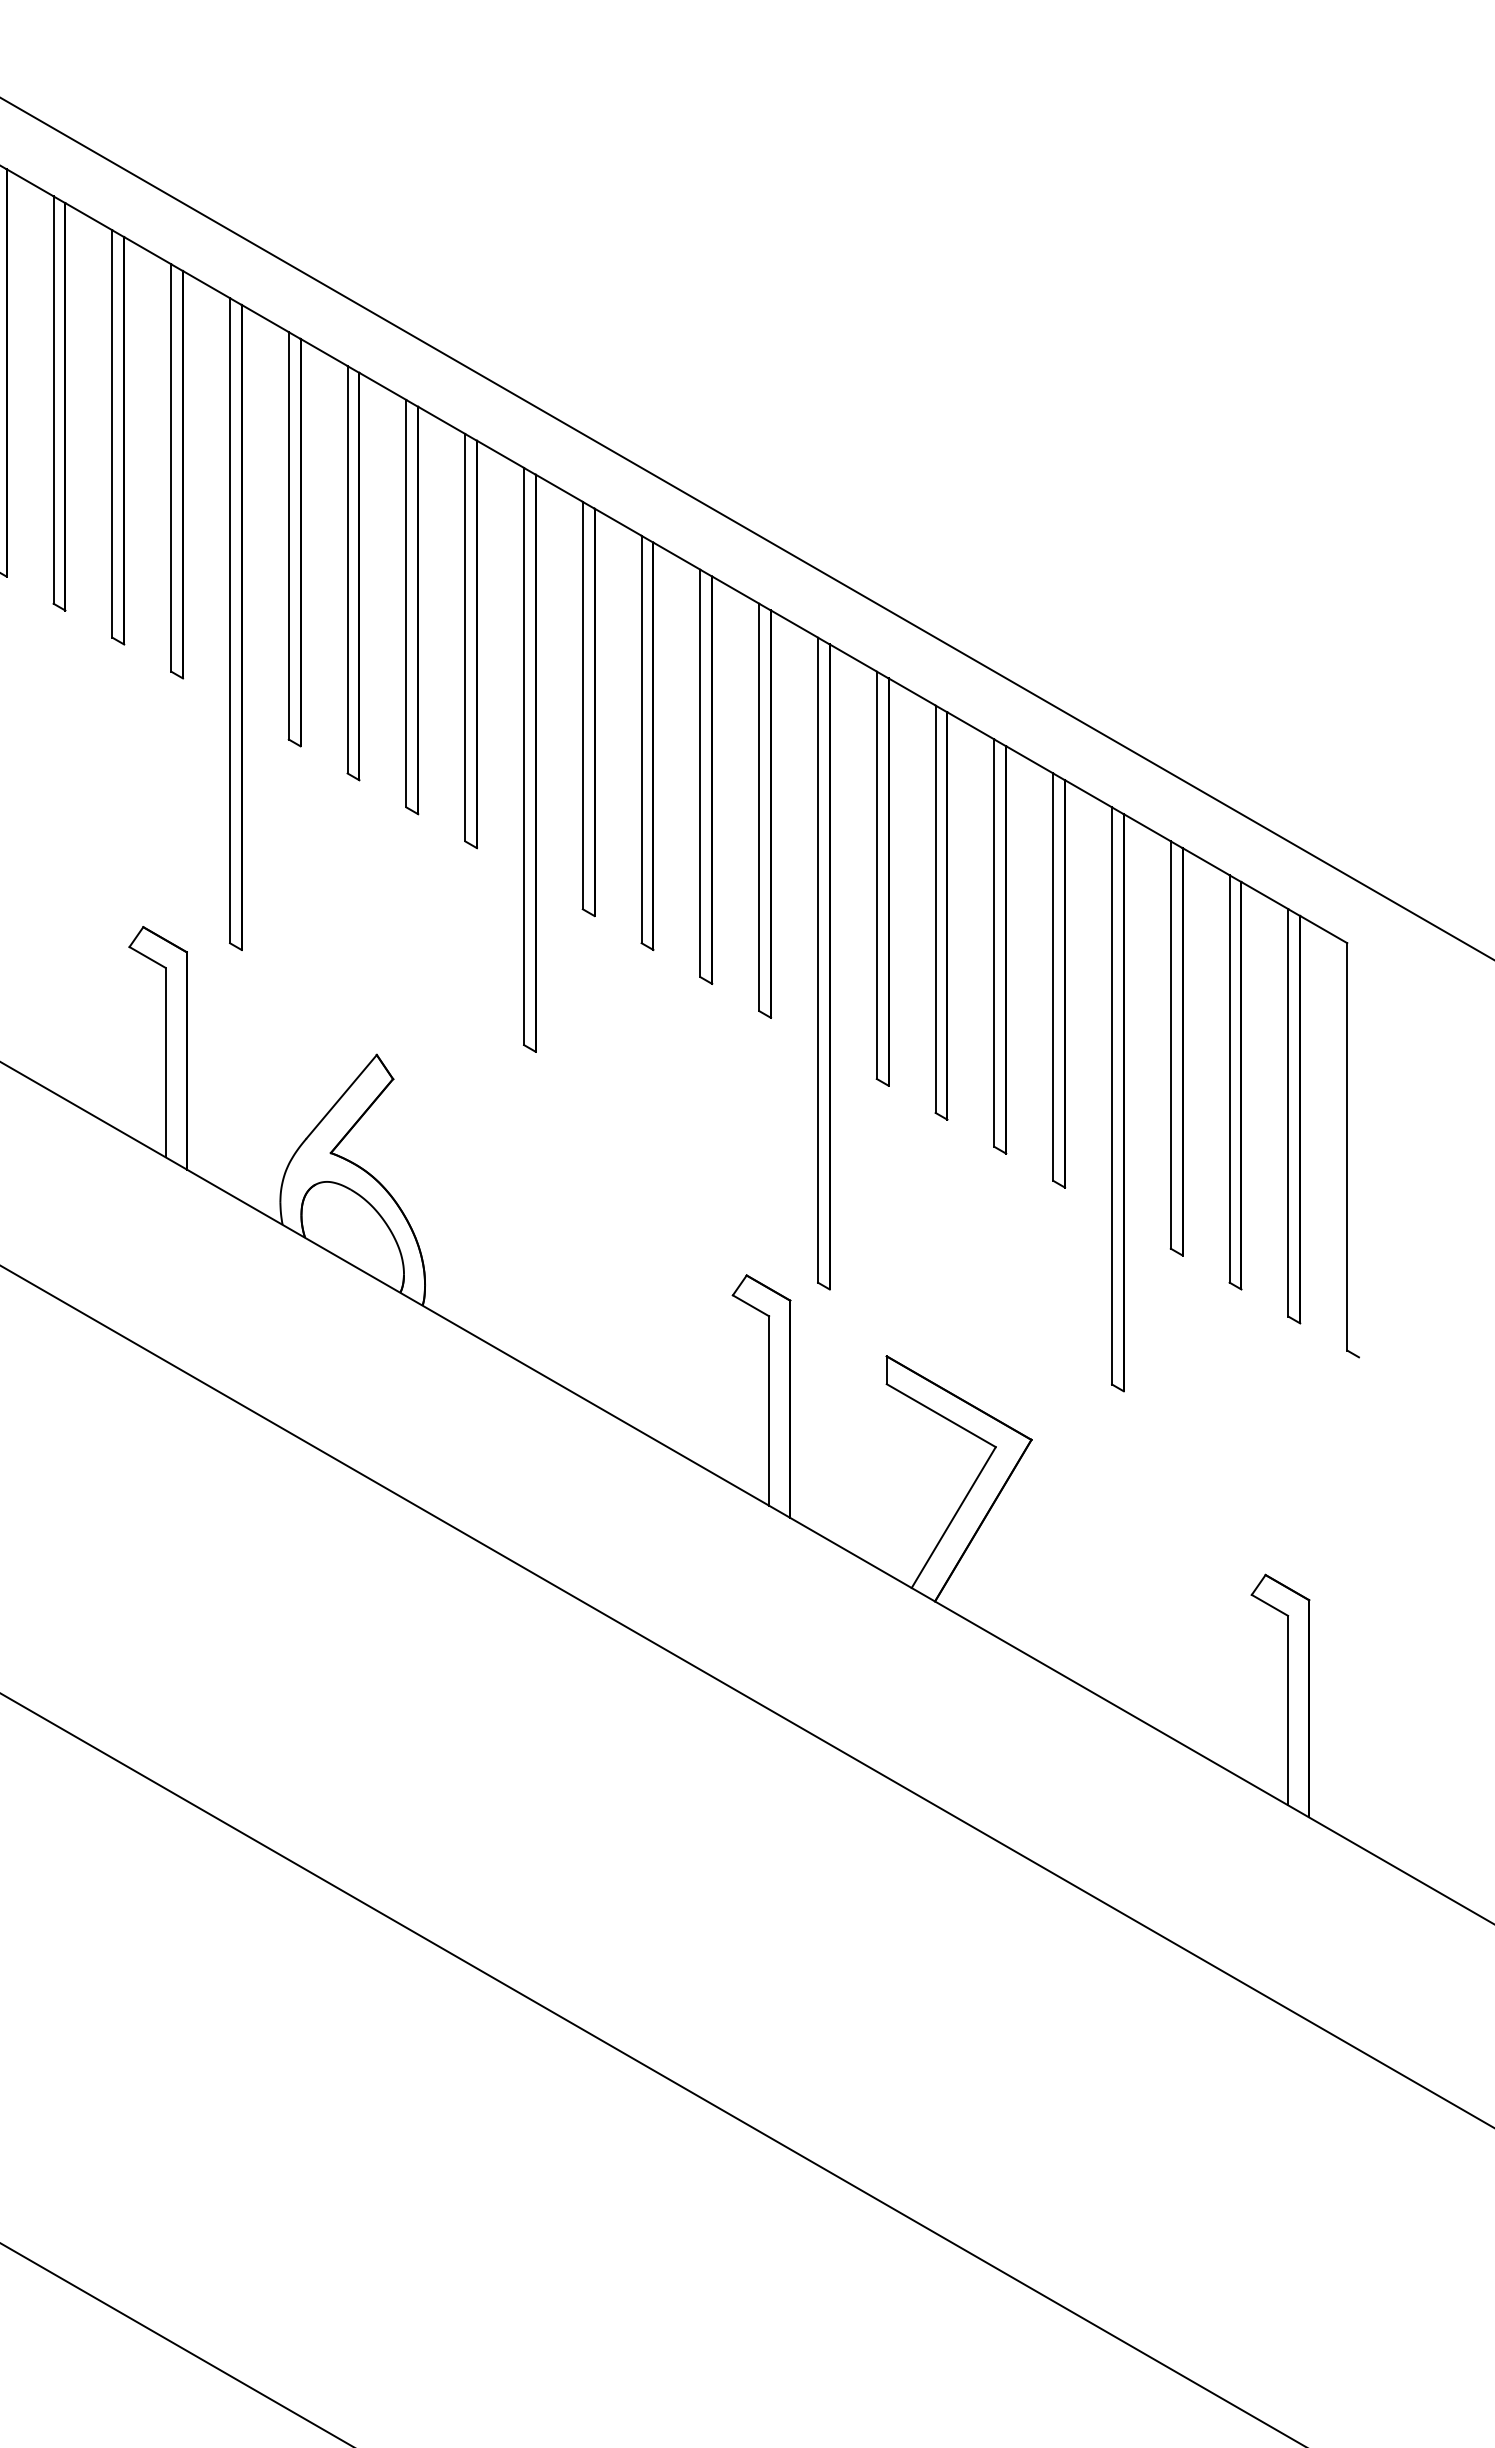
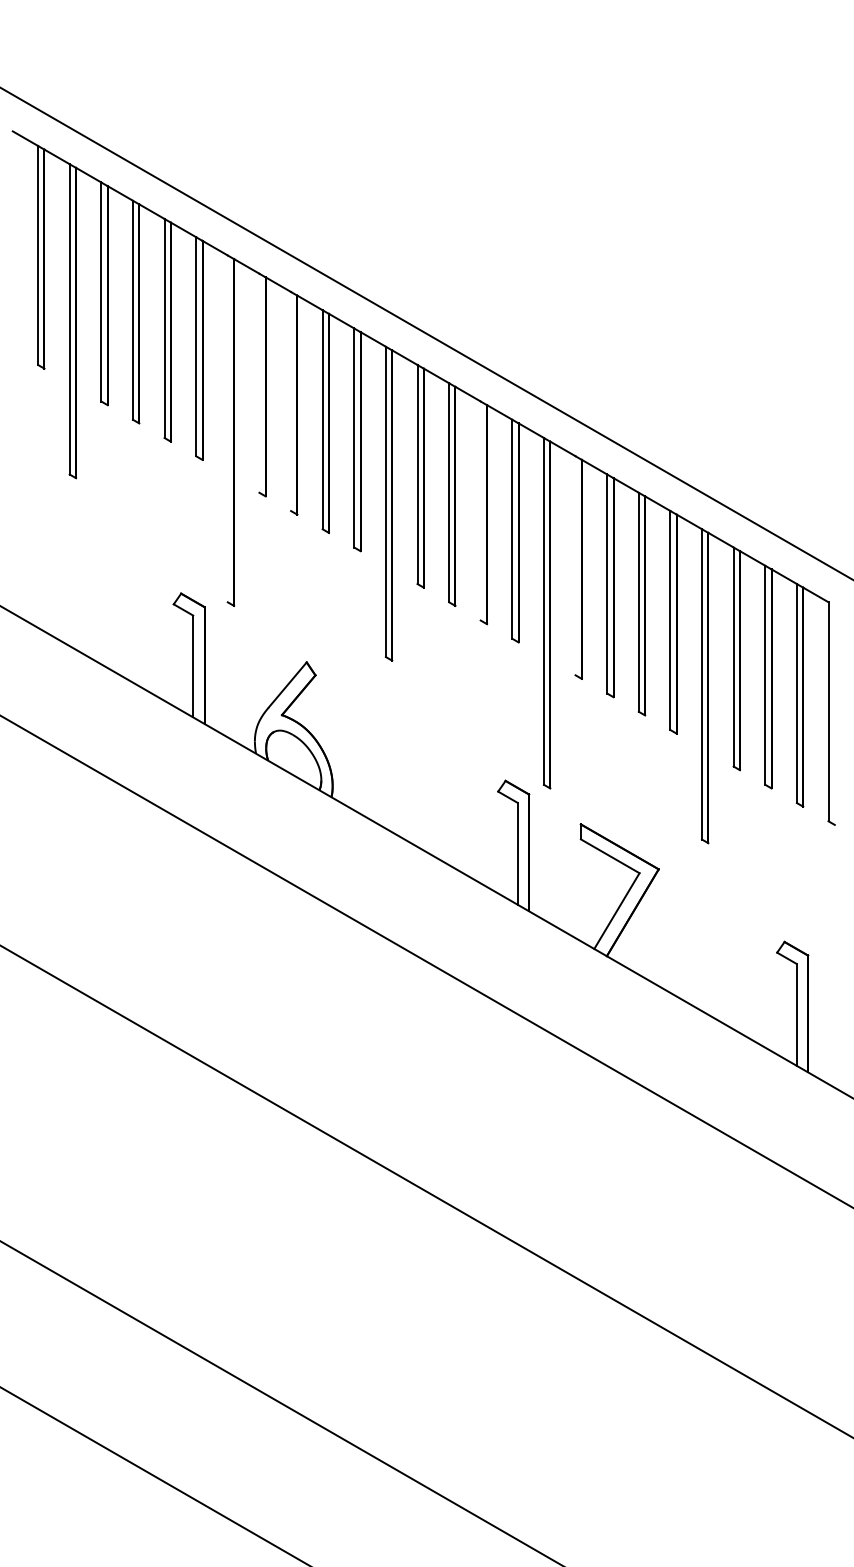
line: (288, 534) -> (259, 382), removed
line: (348, 569) -> (291, 401), removed
line: (229, 619) -> (227, 428), removed
line: (699, 772) -> (480, 510), removed
line: (876, 874) -> (575, 565), removed

